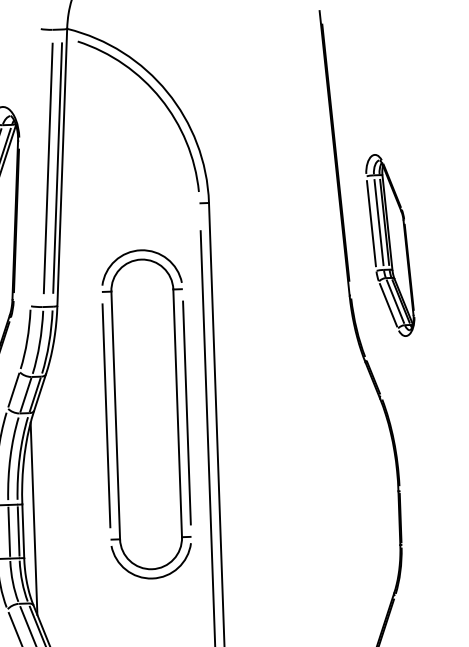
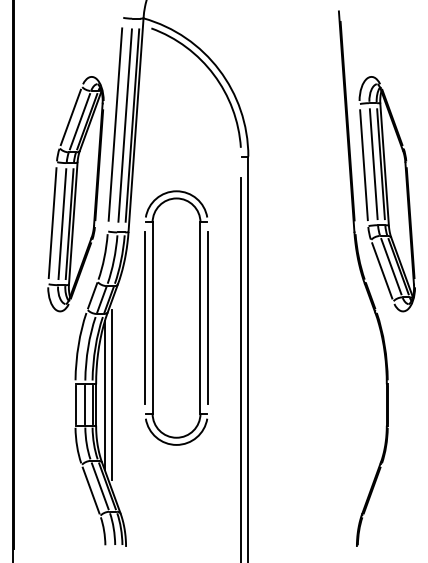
line: (35, 167) -> (115, 124), added
part: (389, 245) -> (386, 194), size x1.67
part: (146, 413) -> (176, 317), moved
line: (42, 518) -> (111, 395), added

